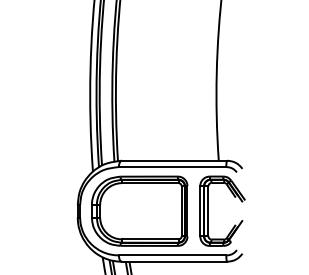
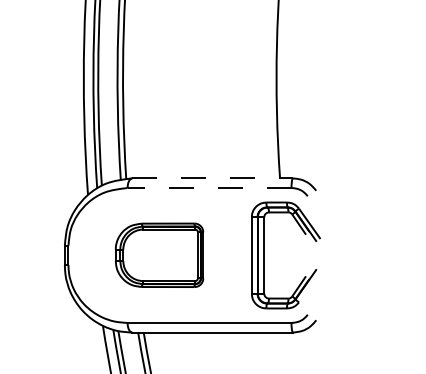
line: (174, 160) -> (212, 178), solid -> dashed
line: (172, 167) -> (209, 188), solid -> dashed
part: (139, 210) -> (159, 254), size x0.6

